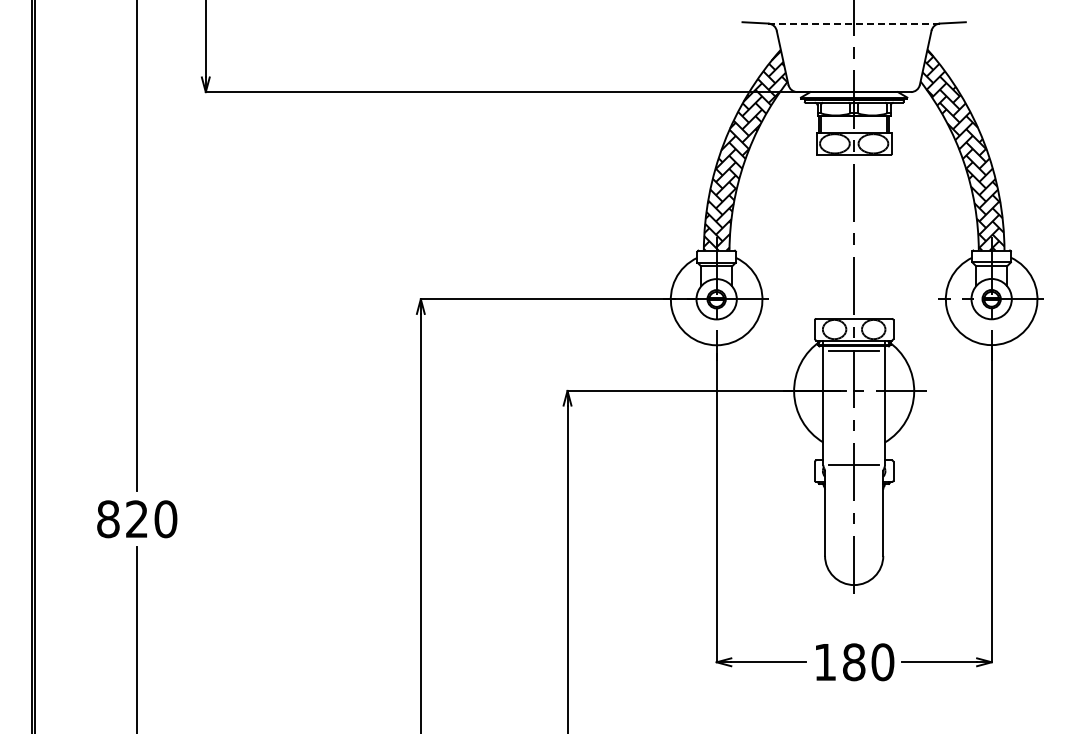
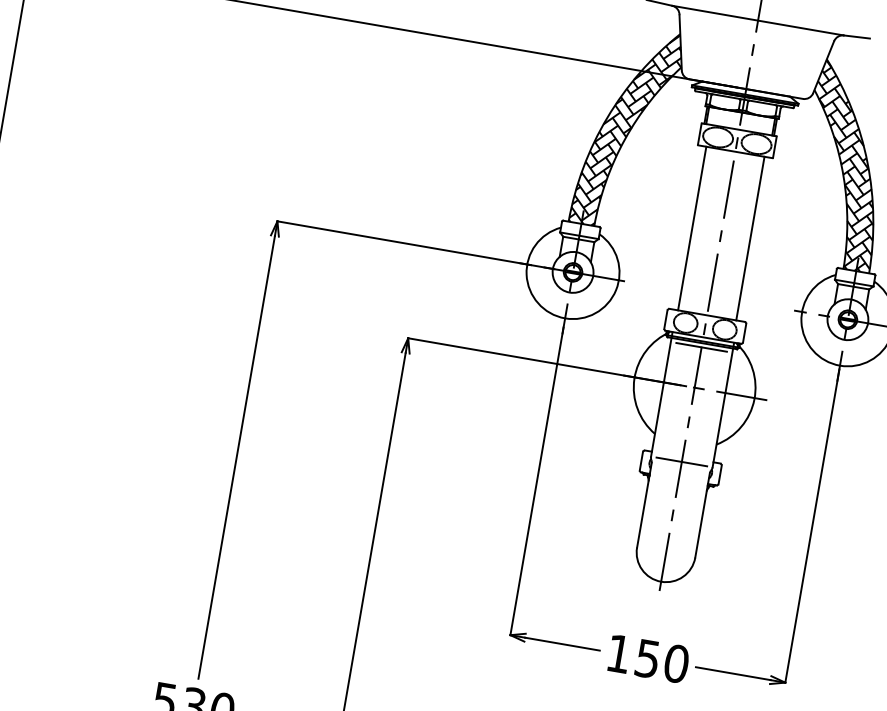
line: (854, 23) -> (758, 20), dashed -> solid
line: (825, 236) -> (692, 228), added
line: (883, 236) -> (750, 238), added
text: (854, 662) -> (648, 659), 180 -> 150

